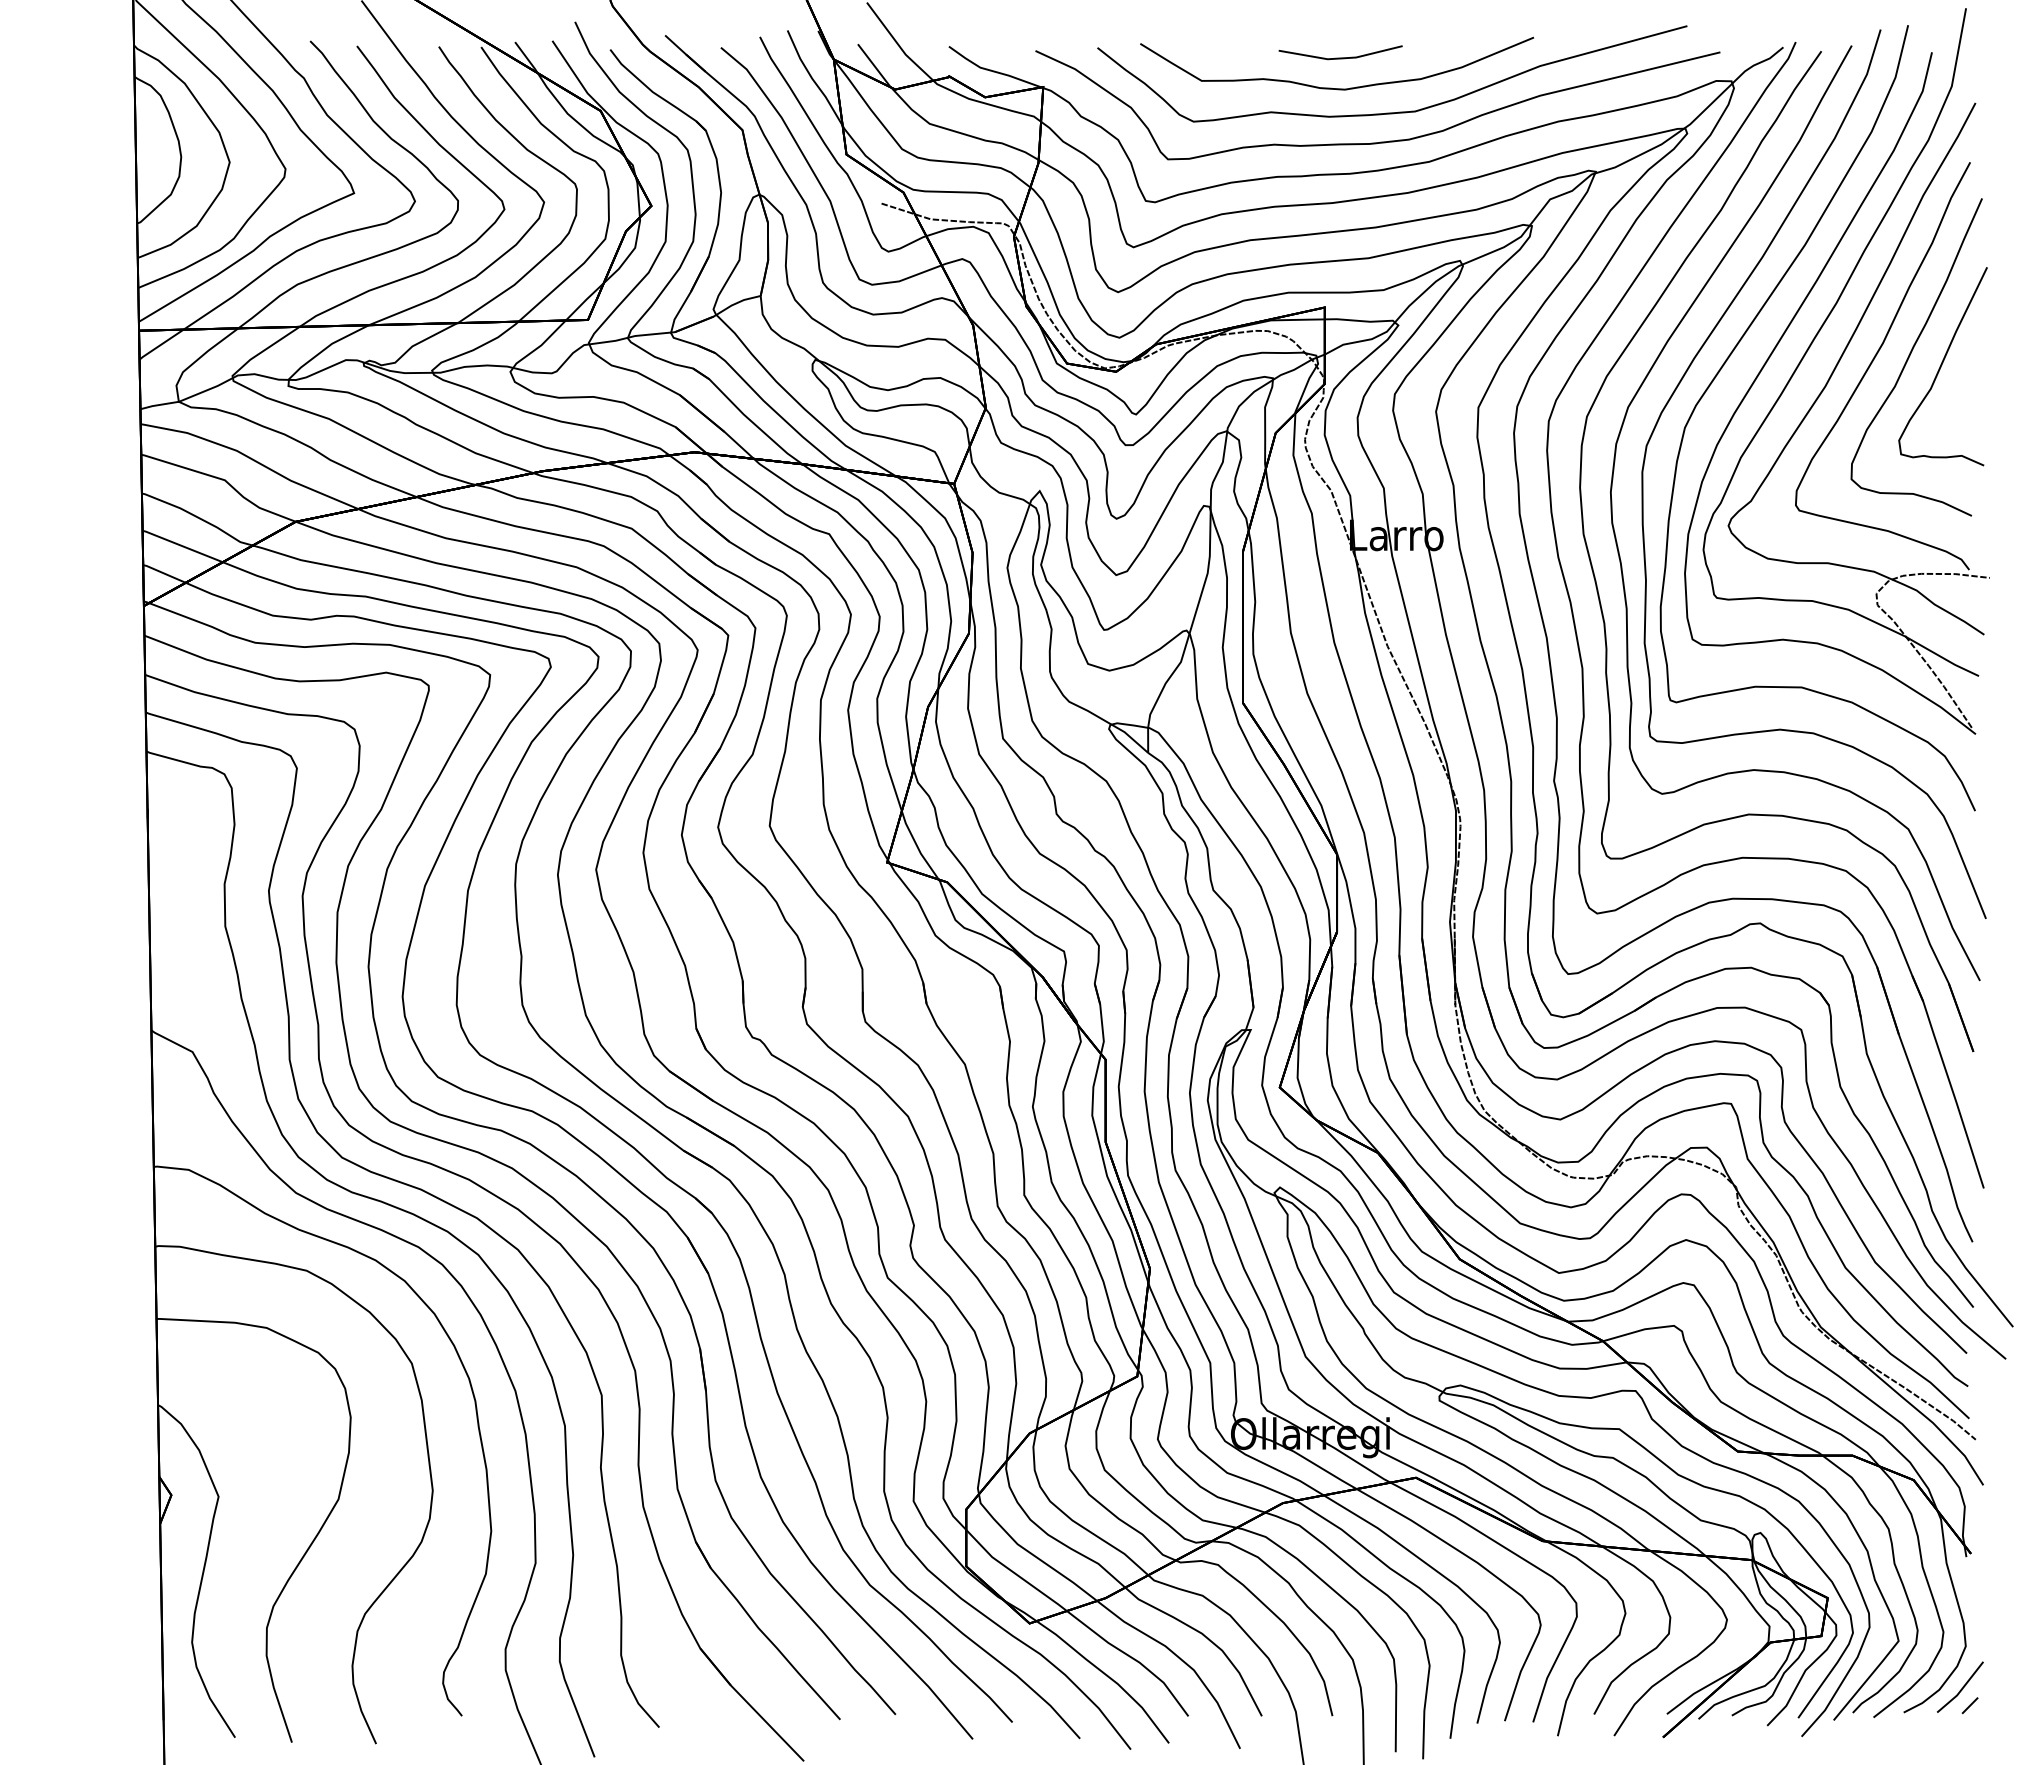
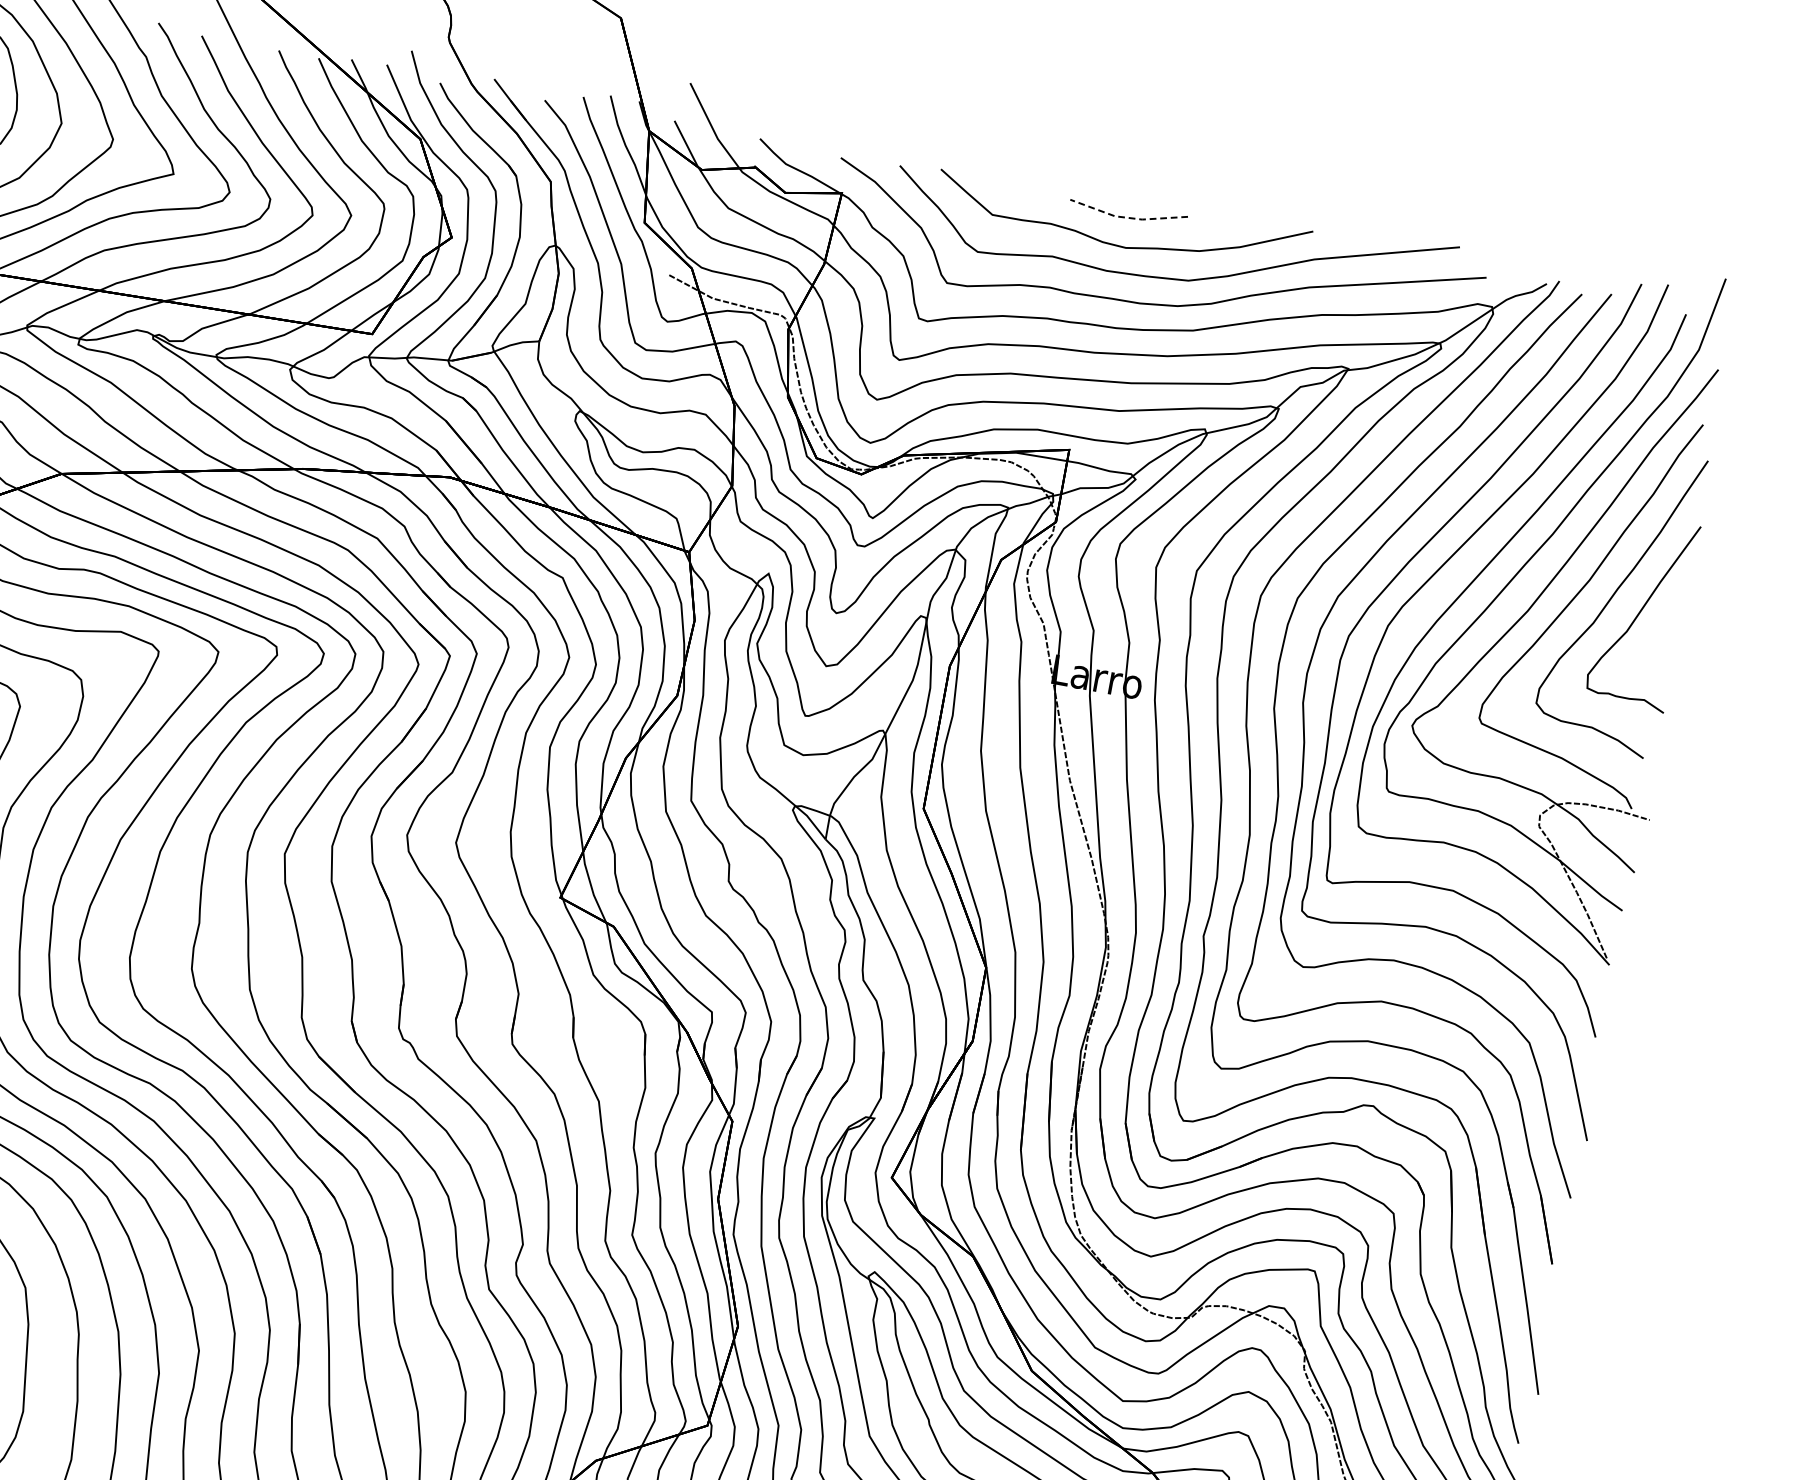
line: (1340, 58) -> (1127, 217), solid -> dashed

